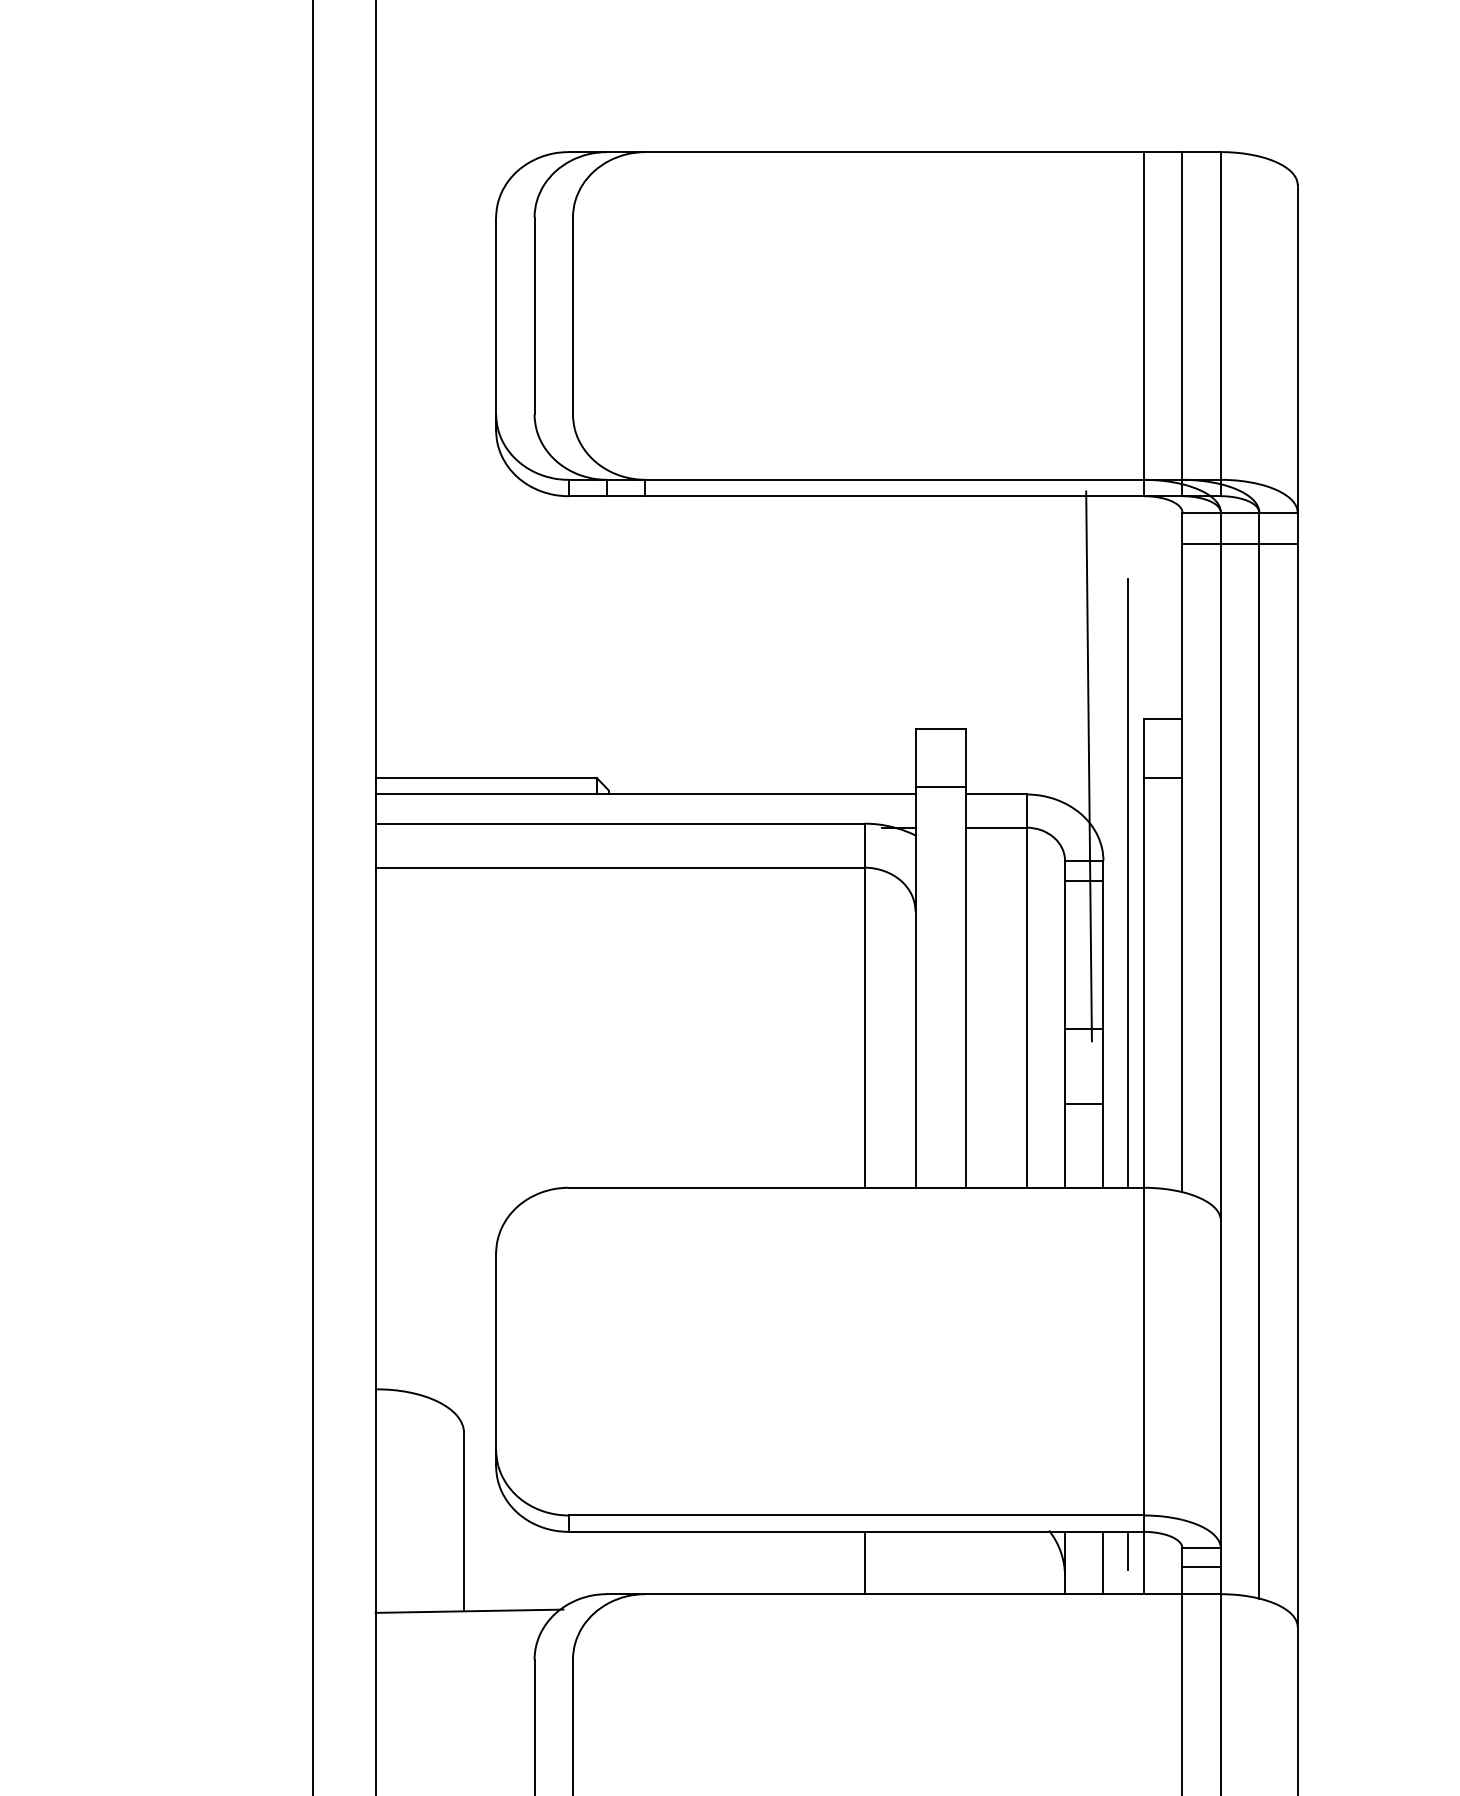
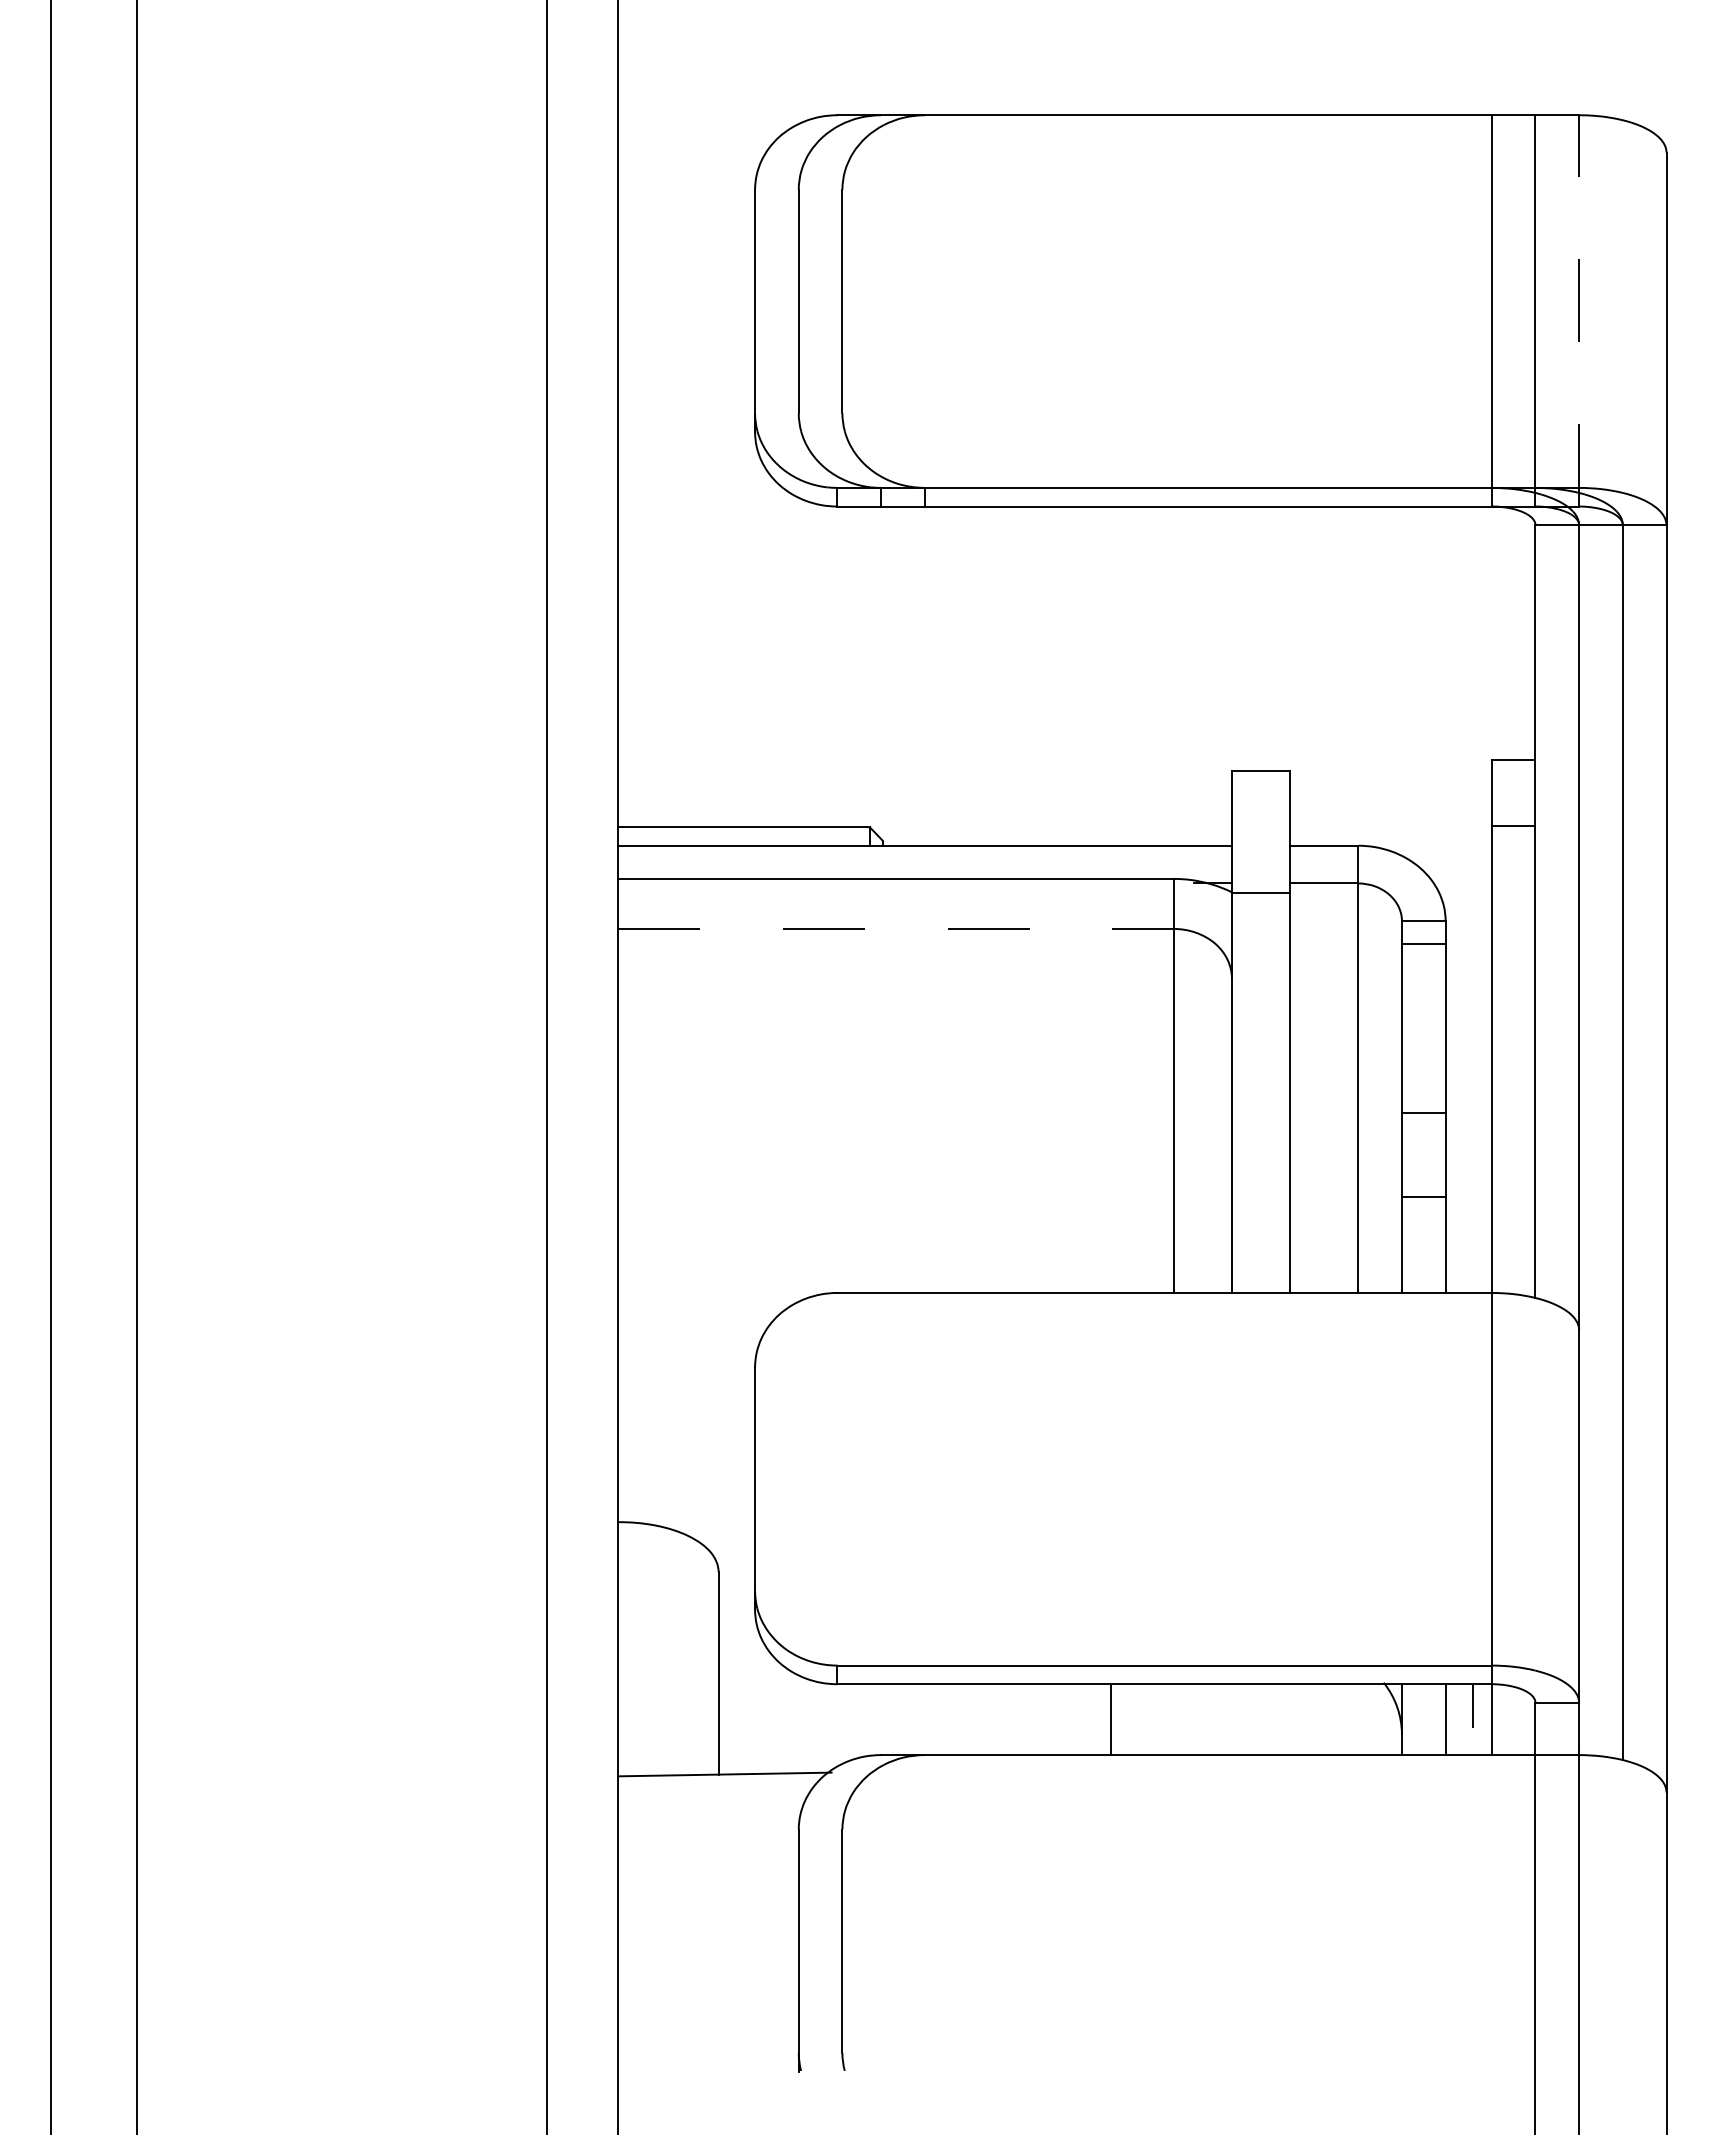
line: (1221, 323) -> (1579, 310), solid -> dashed
line: (1239, 543) -> (1600, 560), removed
line: (1089, 766) -> (1429, 813), removed
line: (940, 787) -> (1260, 892), moved
line: (620, 867) -> (896, 928), solid -> dashed
line: (1127, 883) -> (1473, 946), removed
line: (865, 1562) -> (1111, 1719), moved
line: (1201, 1566) -> (1557, 1723), removed

